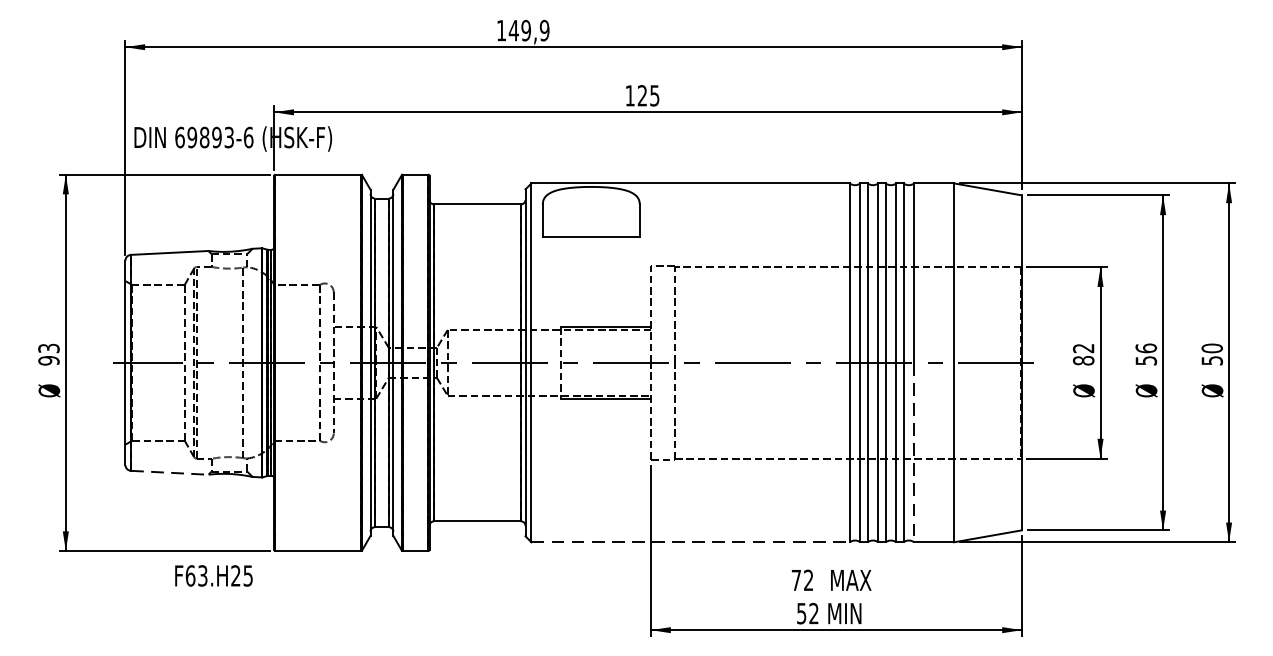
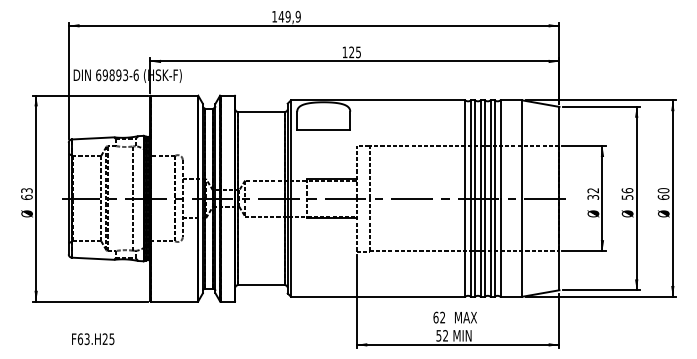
text: (48, 359) -> (26, 196), 93 -> 63
text: (1084, 359) -> (593, 196), 82 -> 32
text: (1212, 359) -> (663, 196), 50 -> 60
line: (914, 454) -> (500, 248), dashed -> solid
line: (170, 472) -> (93, 258), dashed -> solid
line: (691, 541) -> (378, 296), dashed -> solid
text: (214, 576) -> (93, 339), moved
text: (795, 580) -> (435, 317), 72 -> 62

